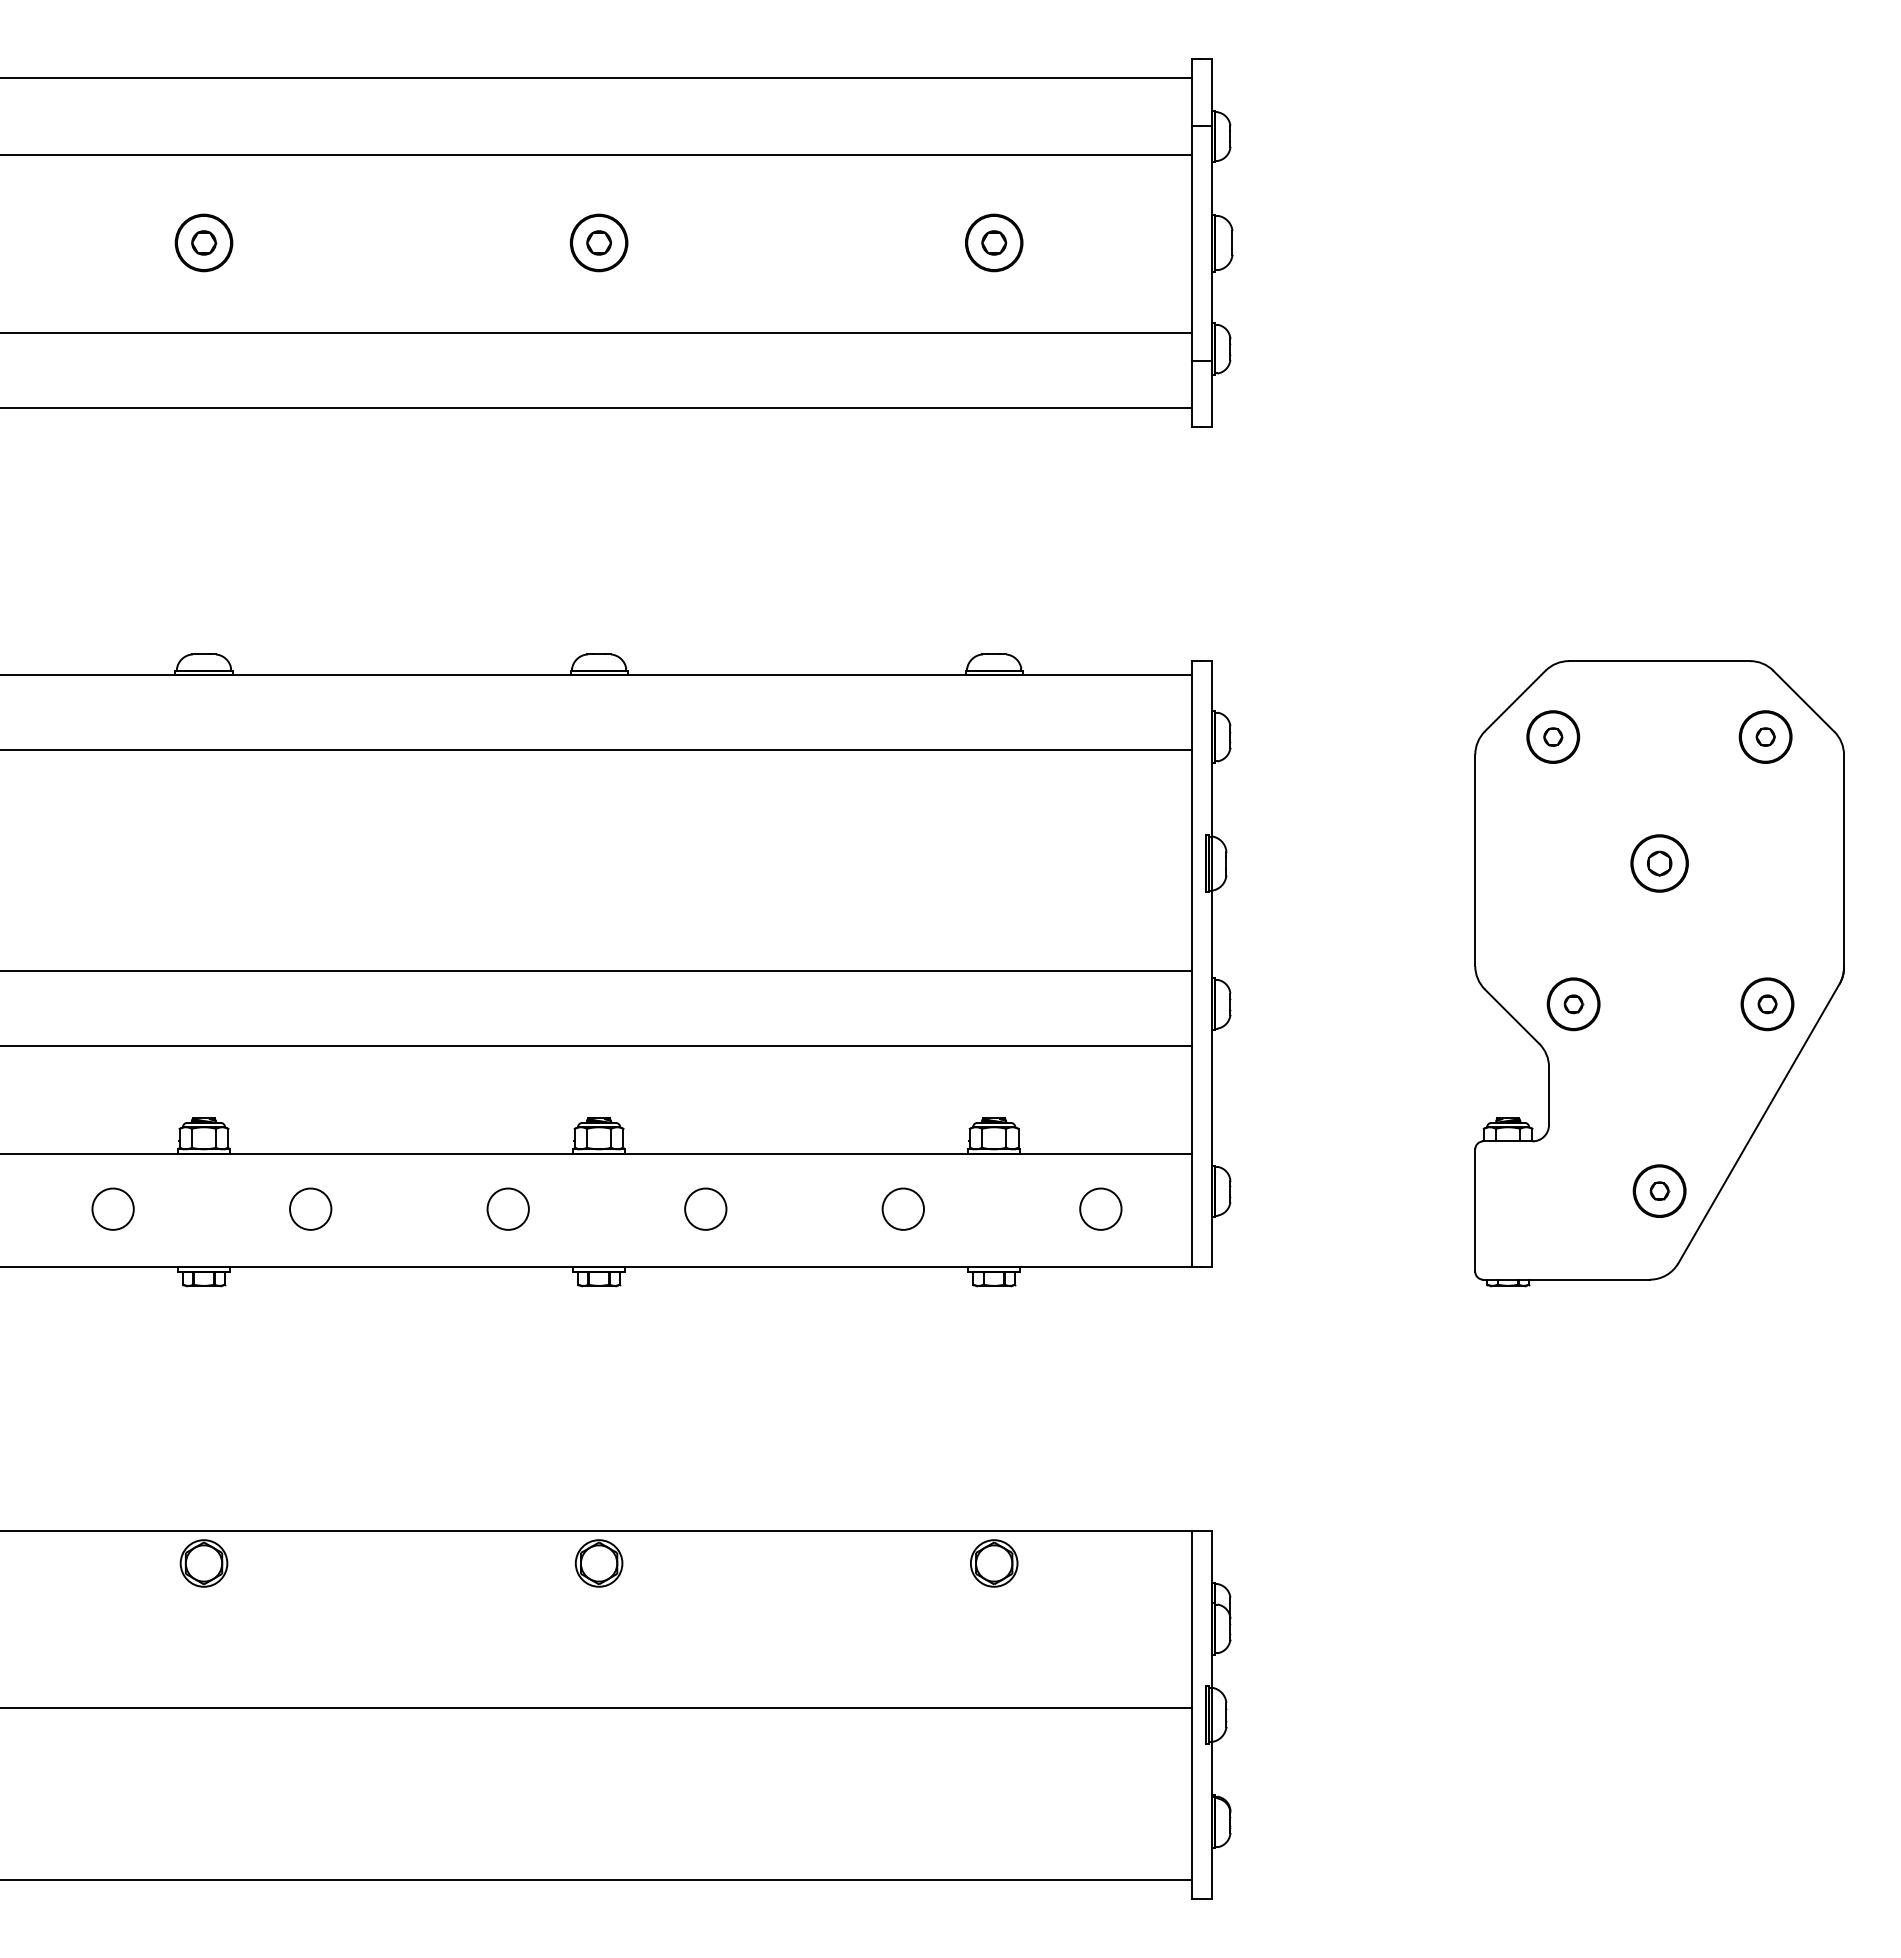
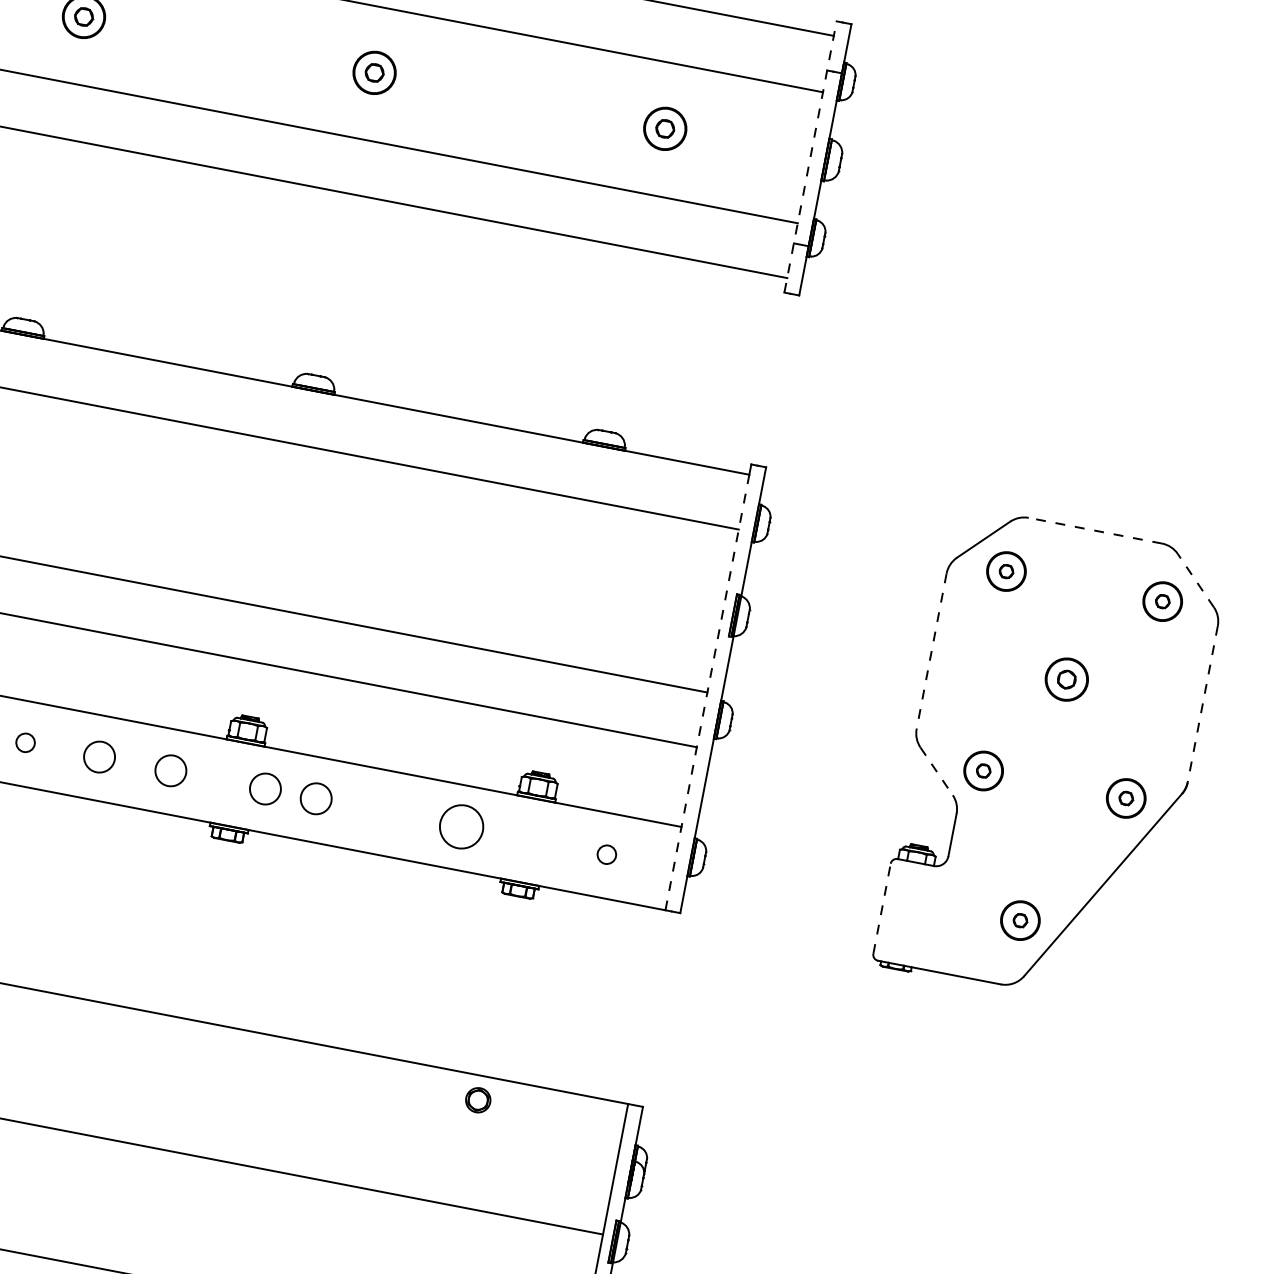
line: (1191, 242) -> (810, 156), solid -> dashed
line: (1659, 661) -> (1095, 531), solid -> dashed
line: (1803, 700) -> (1195, 580), solid -> dashed
line: (1475, 860) -> (931, 651), solid -> dashed
line: (1844, 861) -> (1203, 704), solid -> dashed
line: (1191, 970) -> (707, 692), solid -> dashed
line: (1512, 1016) -> (936, 771), solid -> dashed
circle: (310, 1208) -> (25, 742), size x0.6
circle: (410, 1208) -> (99, 756), added
circle: (636, 1208) -> (265, 788), added
circle: (902, 1208) -> (461, 826), size x1.4
circle: (1100, 1208) -> (606, 854), size x0.6
line: (1475, 1210) -> (882, 908), solid -> dashed
part: (598, 1563) -> (187, 1044), removed
part: (994, 1563) -> (478, 1100), size x0.7

